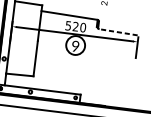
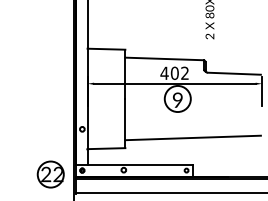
text: (75, 26) -> (174, 73), 520 -> 402
line: (118, 32) -> (234, 73), dashed -> solid
line: (82, 74) -> (192, 137), added

